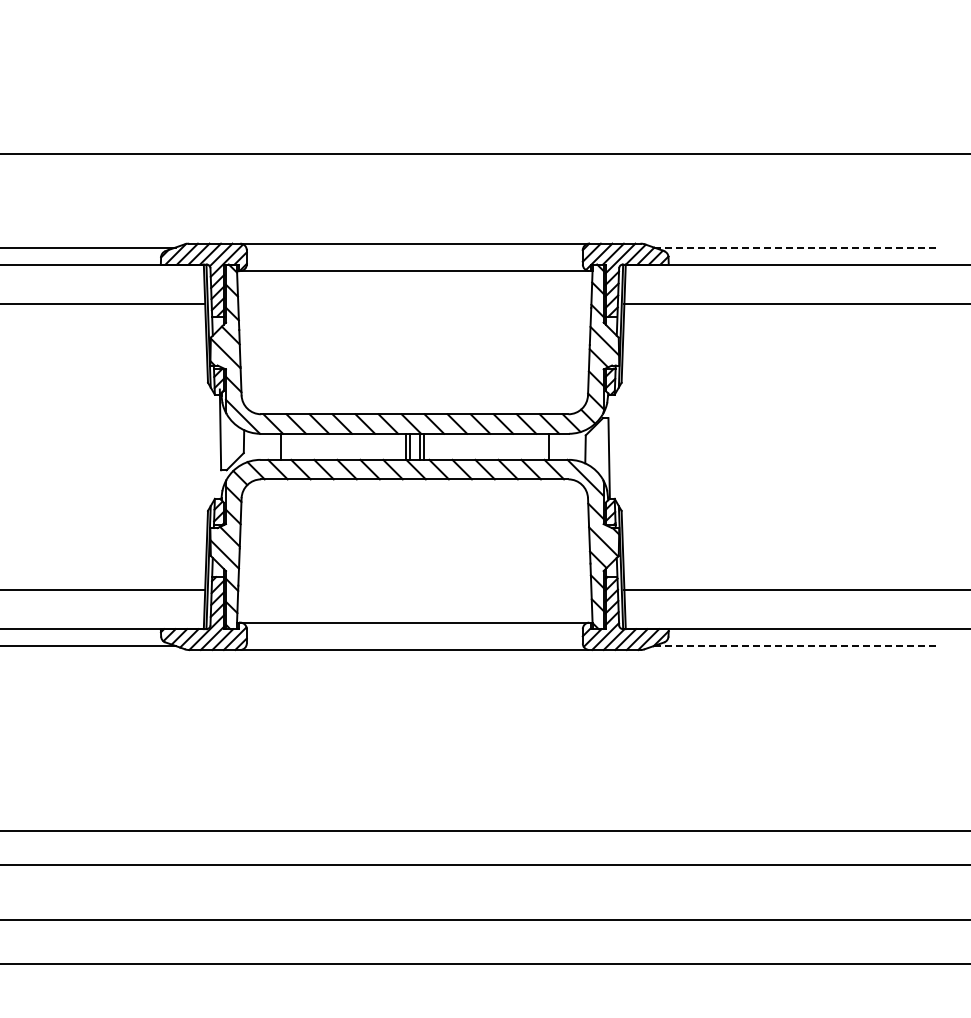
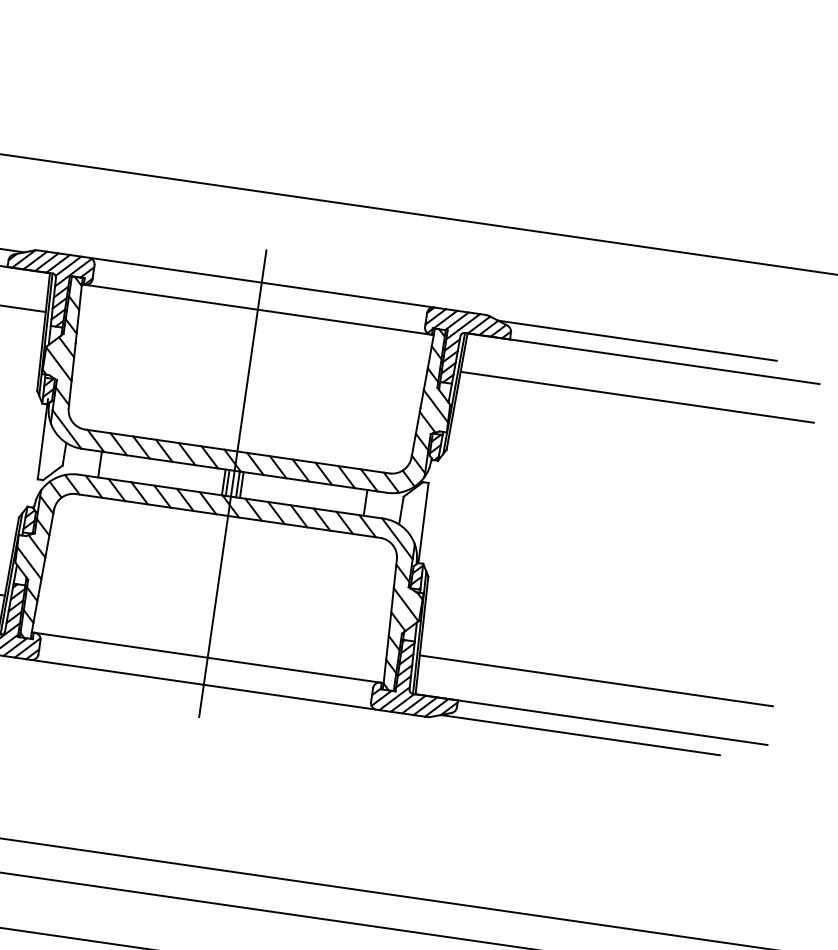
line: (794, 247) -> (637, 340), dashed -> solid
line: (414, 446) -> (232, 483), added
line: (794, 646) -> (580, 735), dashed -> solid

